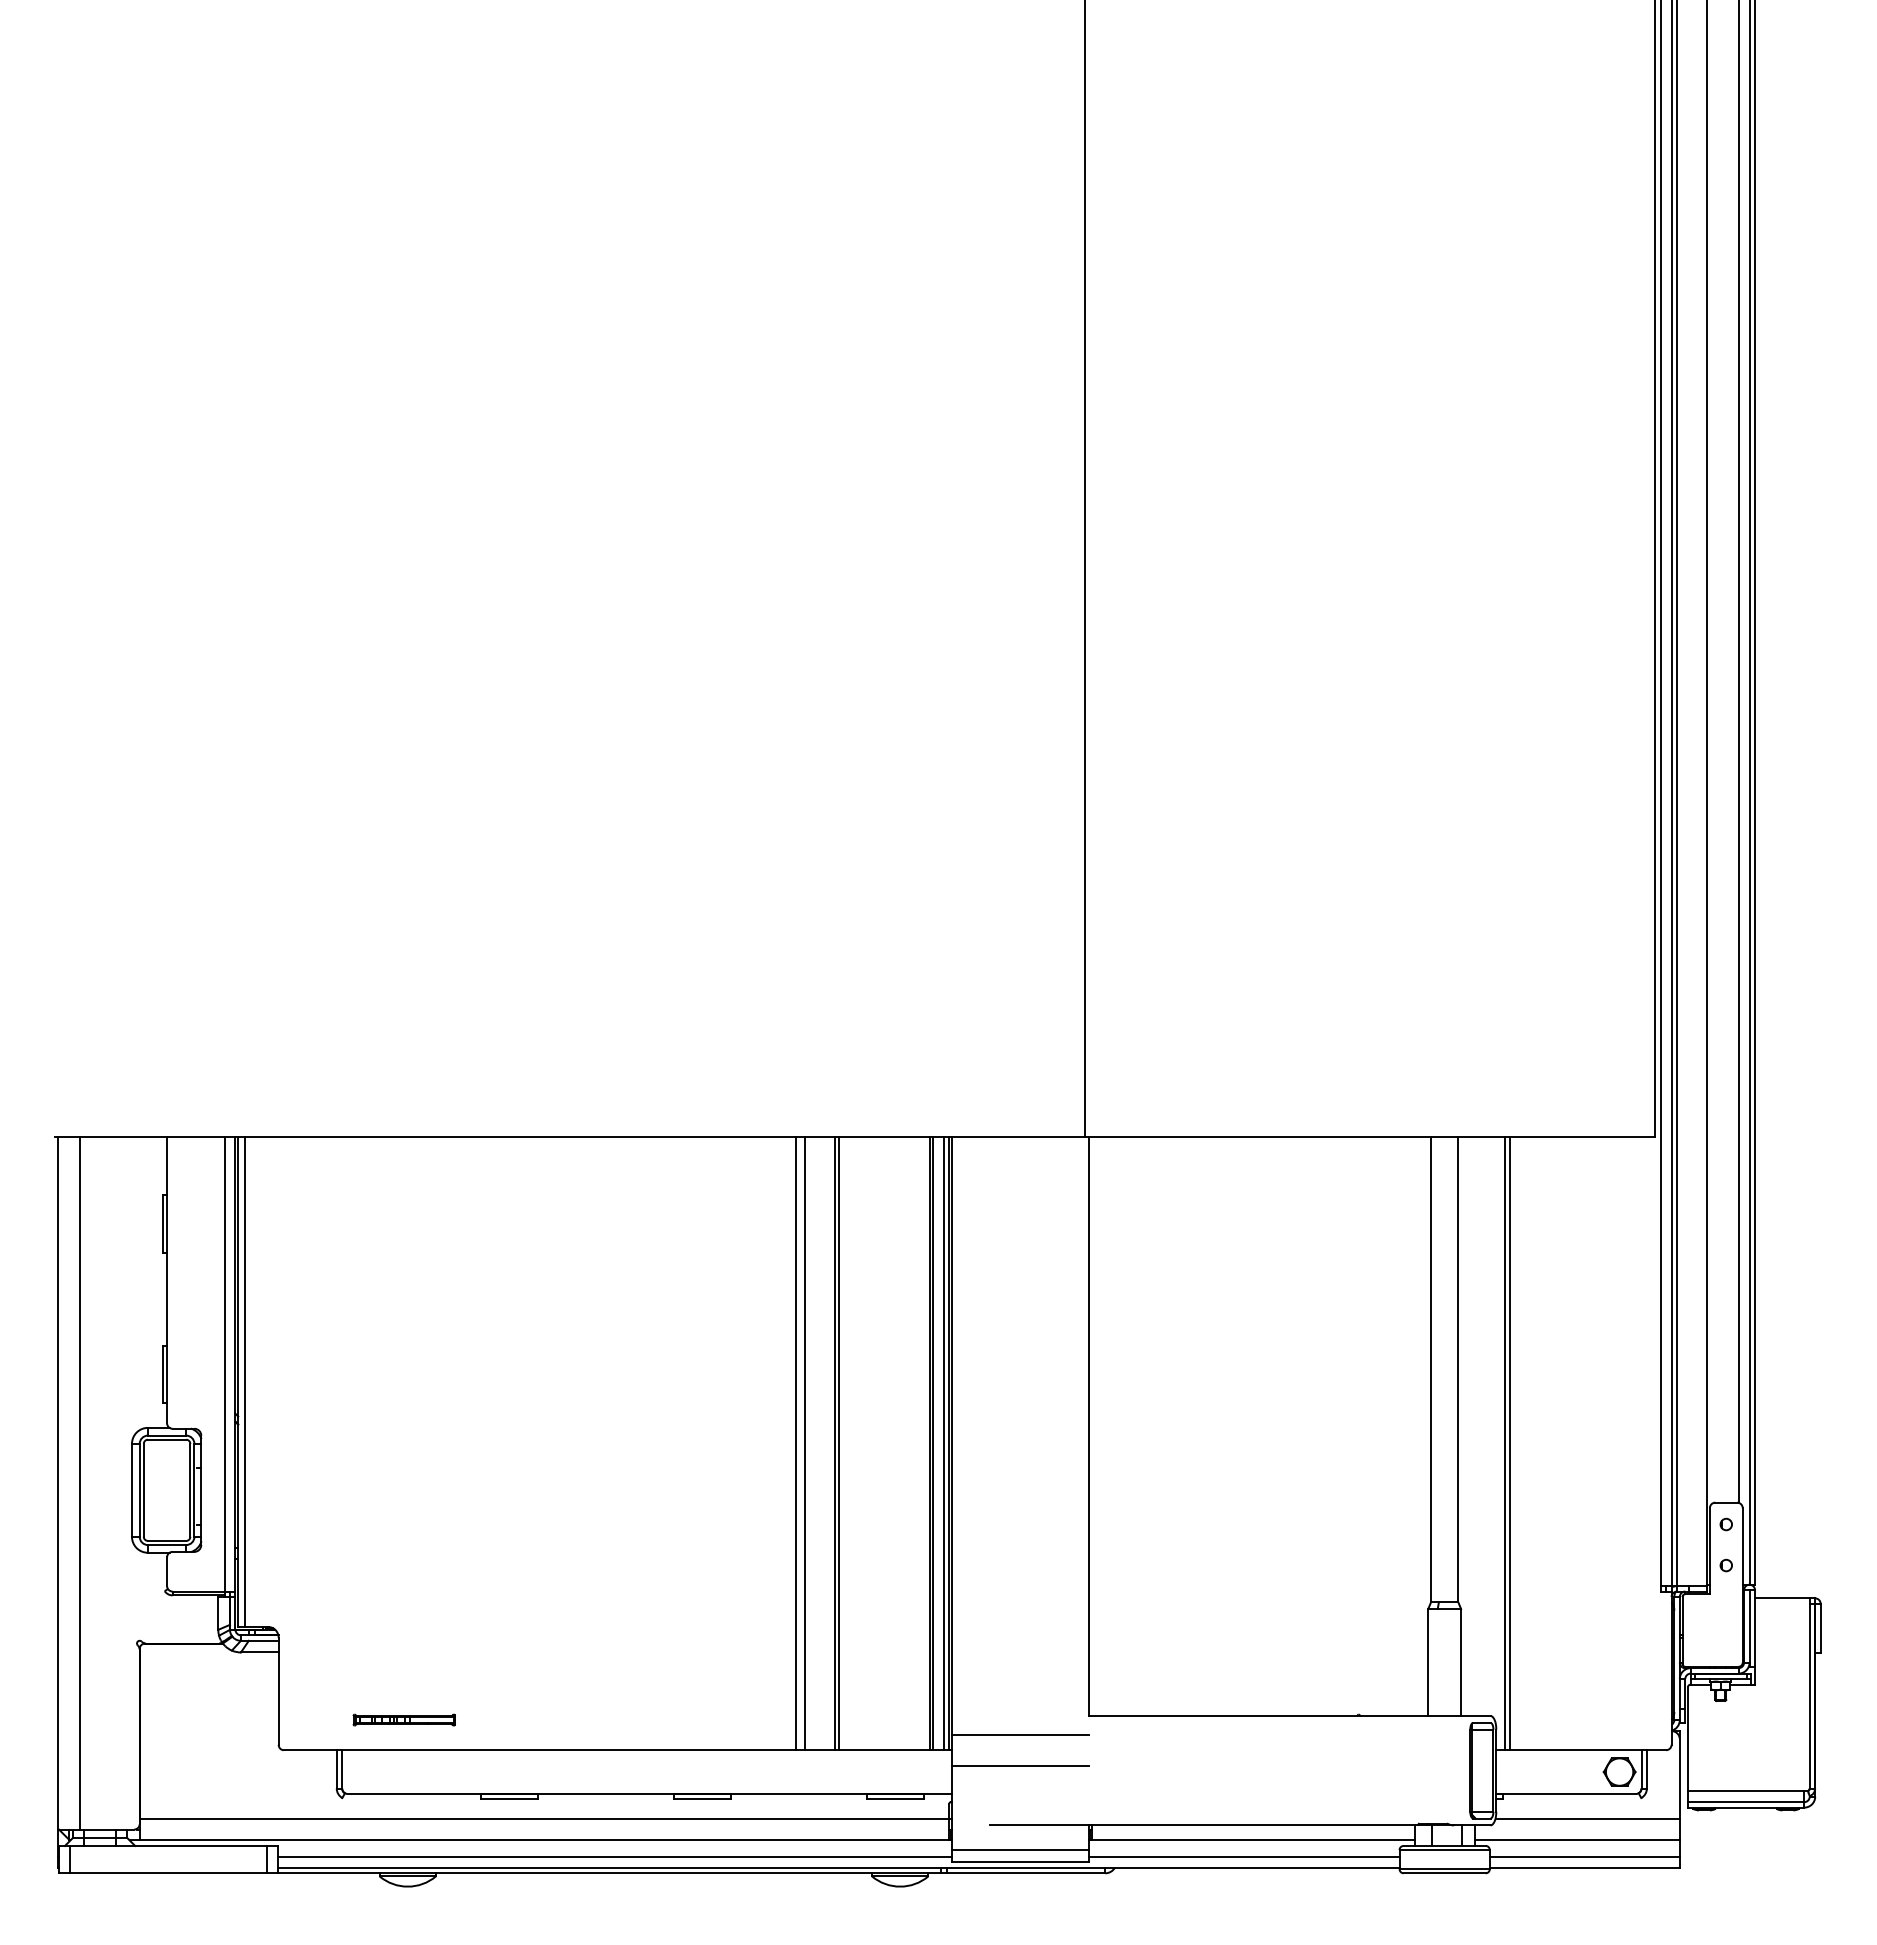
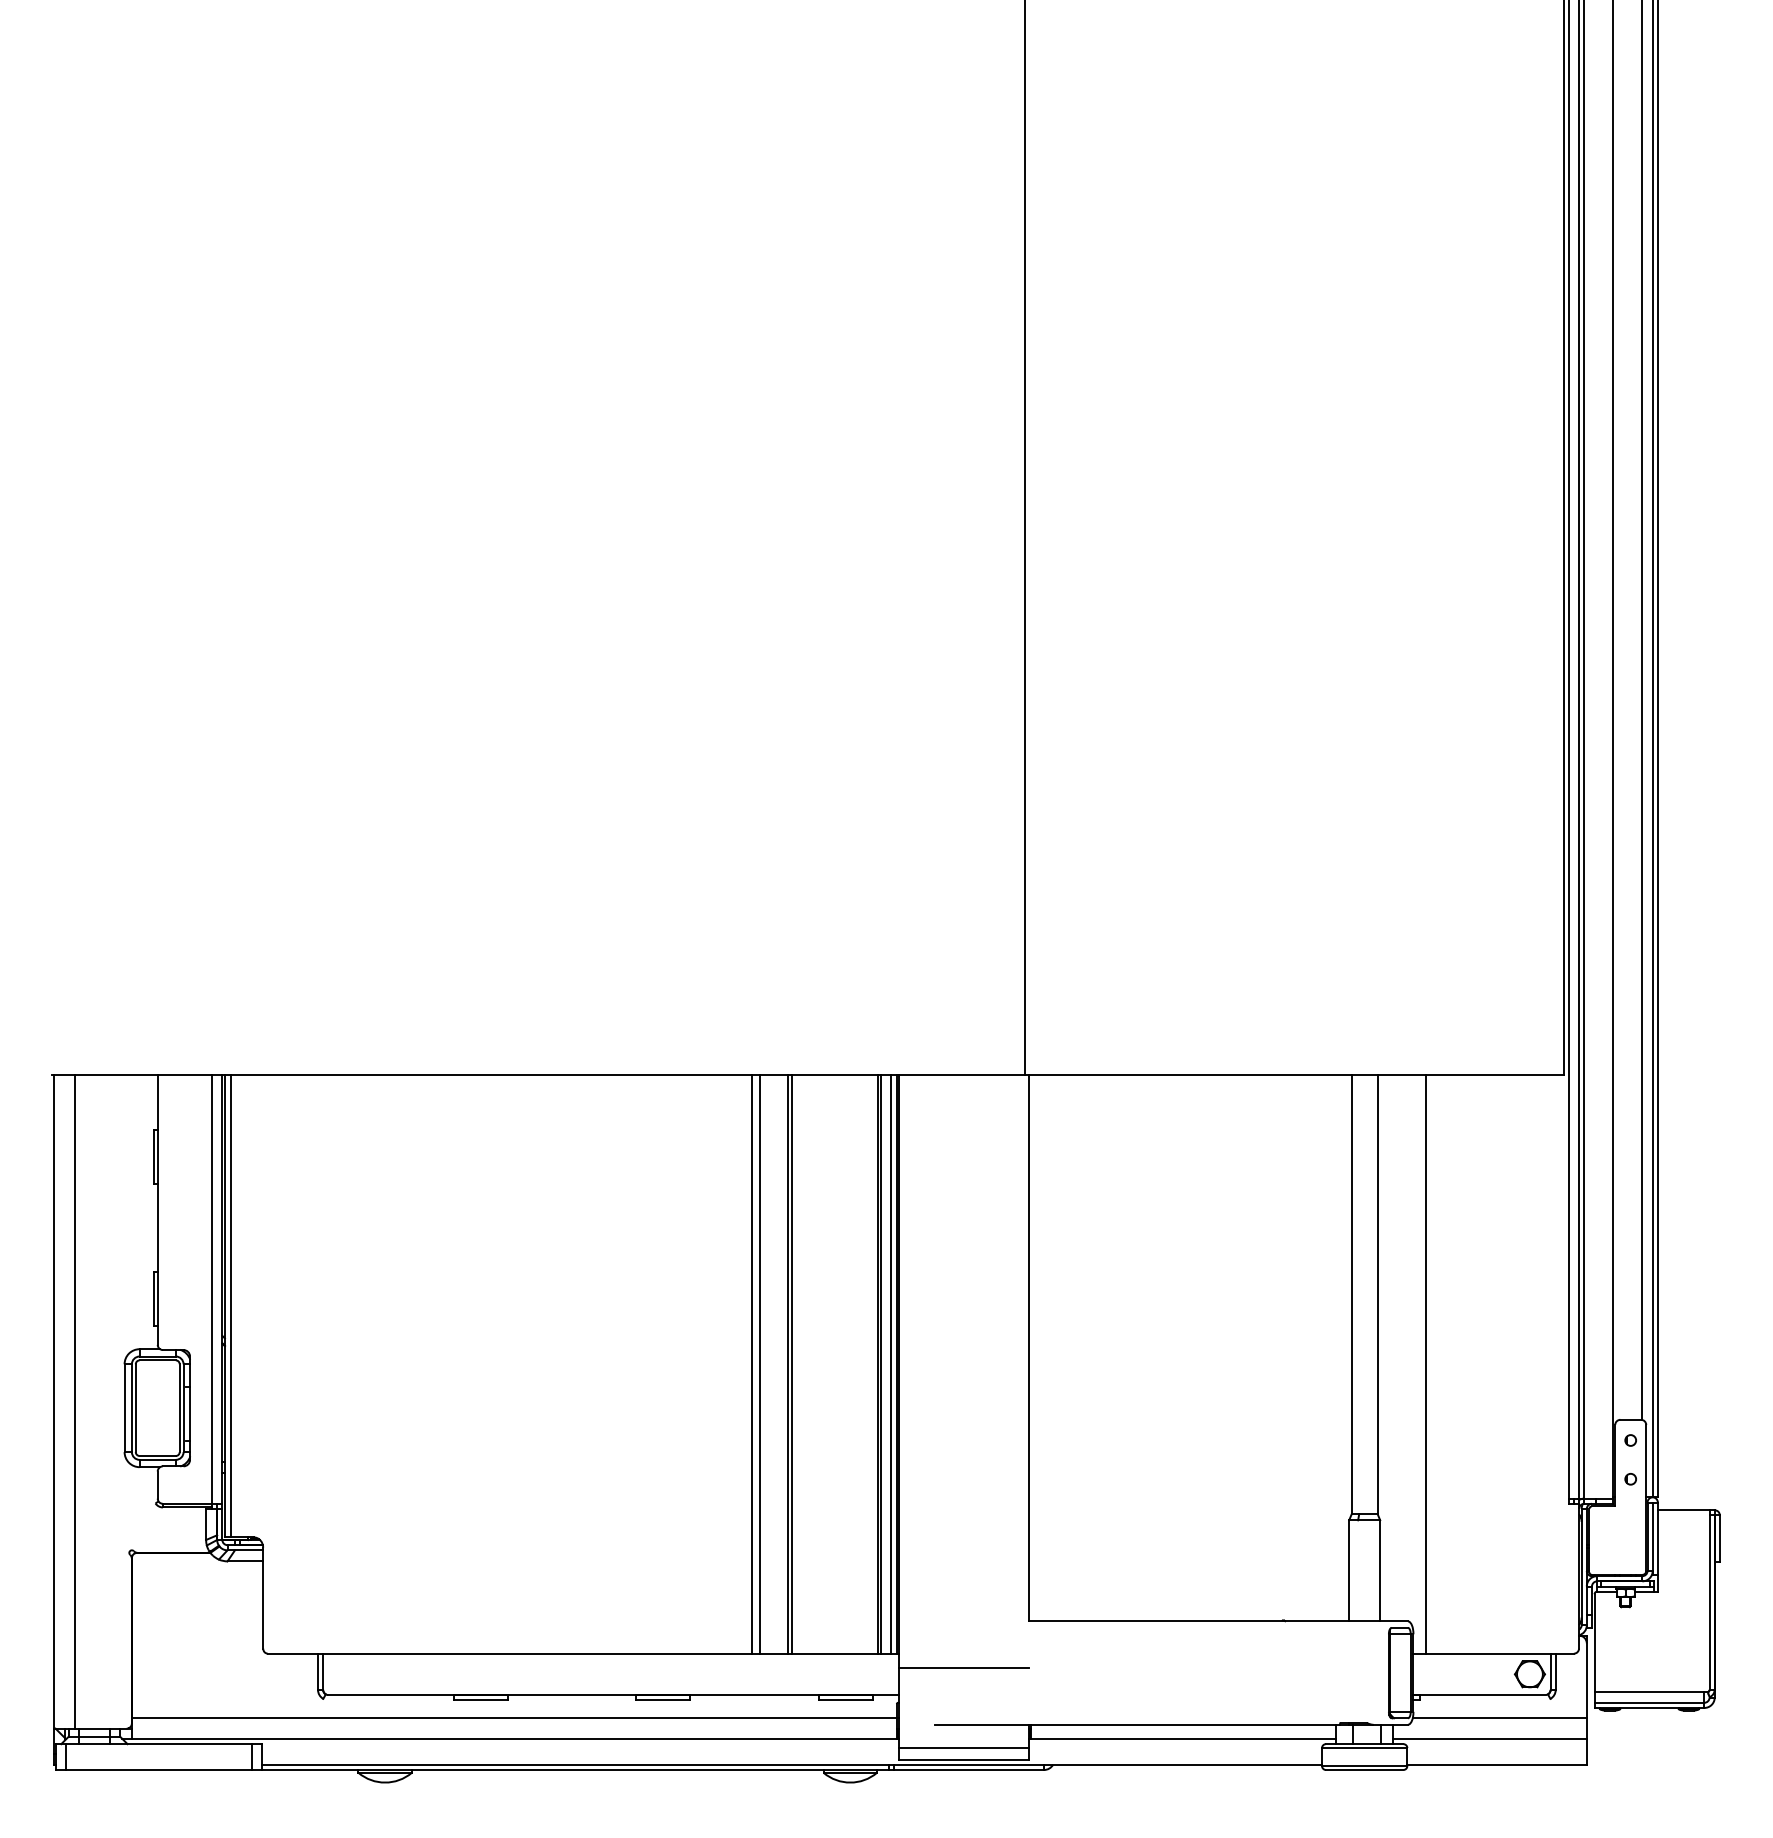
line: (1505, 1443) -> (1422, 1363), removed
part: (403, 1719) -> (381, 1624), removed
line: (1020, 1734) -> (963, 1638), removed
line: (614, 1856) -> (580, 1754), removed
line: (1243, 1856) -> (1174, 1754), removed
line: (1584, 1856) -> (1496, 1754), removed

